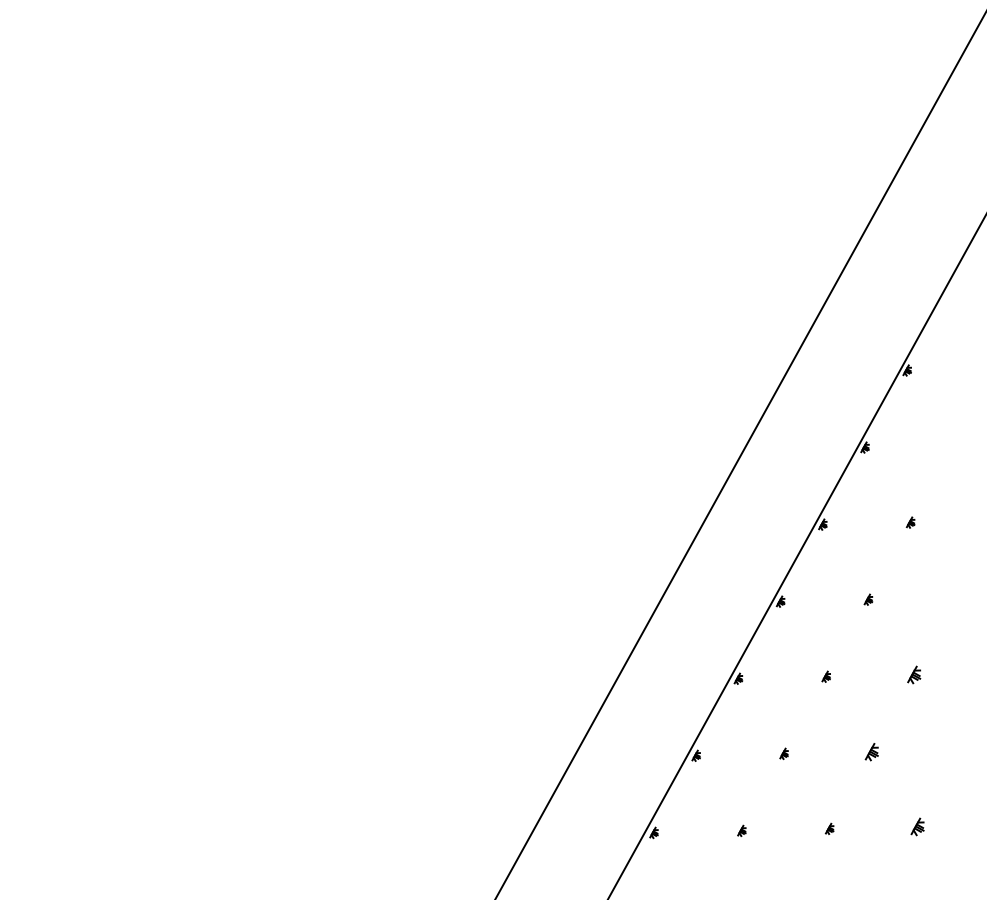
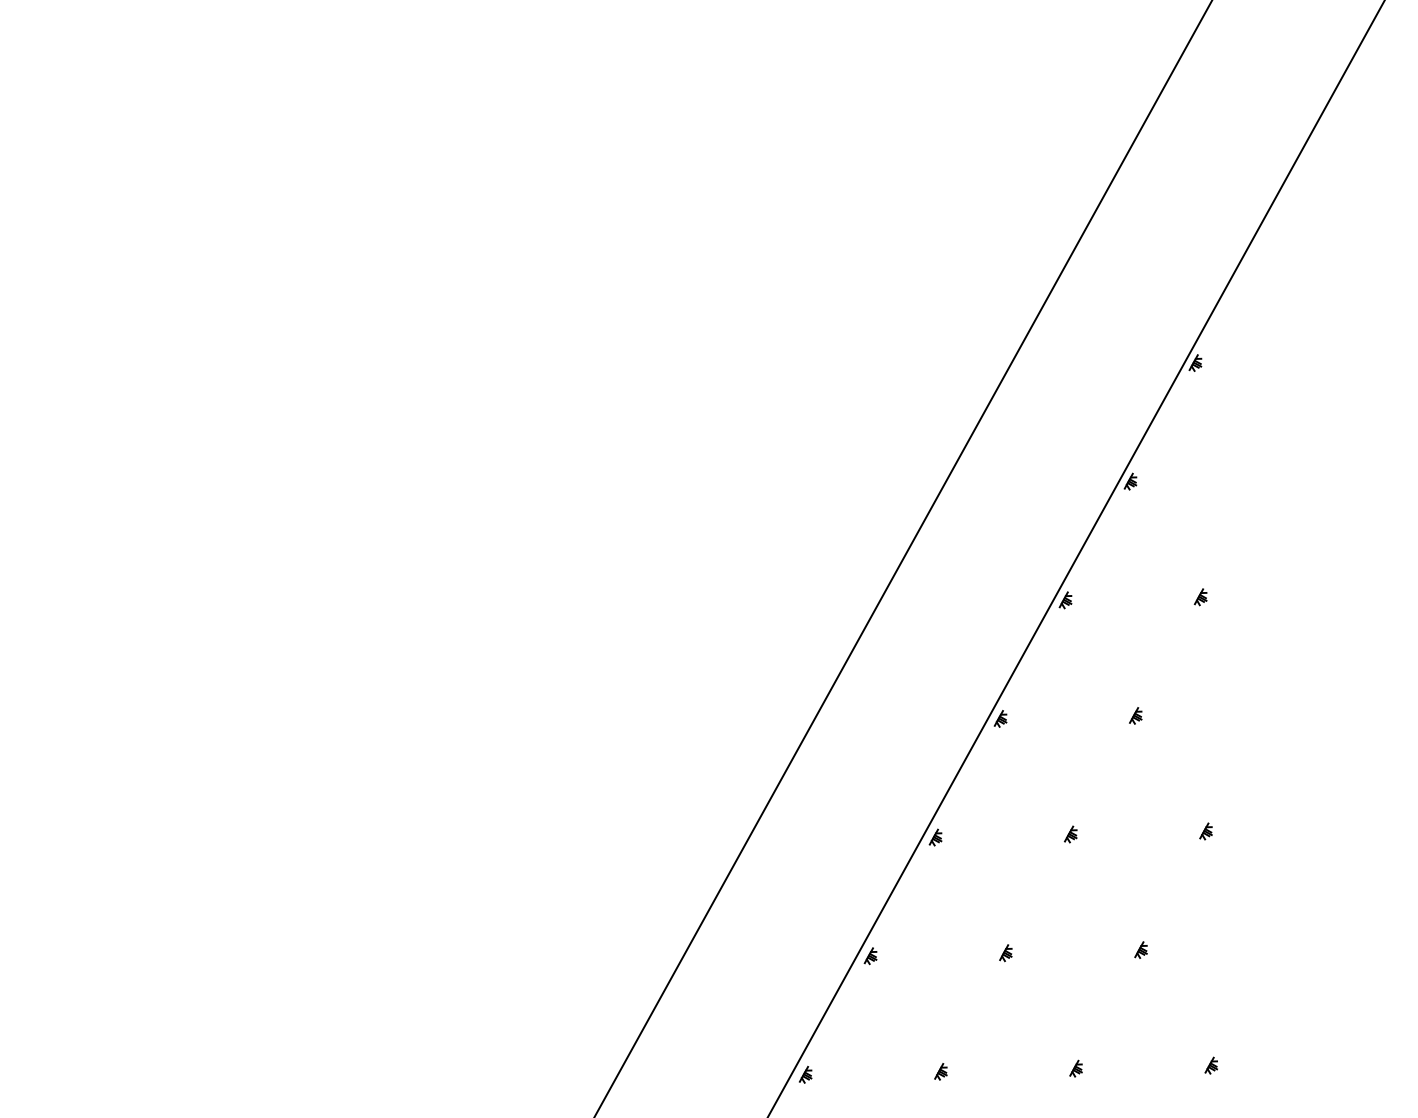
part: (913, 674) -> (1205, 830), size x0.62
part: (871, 751) -> (1140, 949), size x0.62
part: (917, 826) -> (1211, 1064), size x0.62

